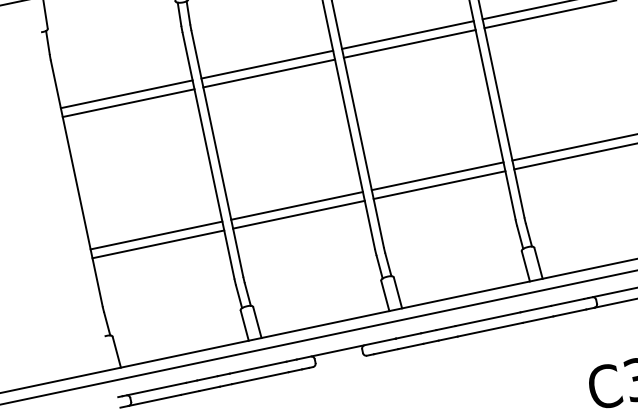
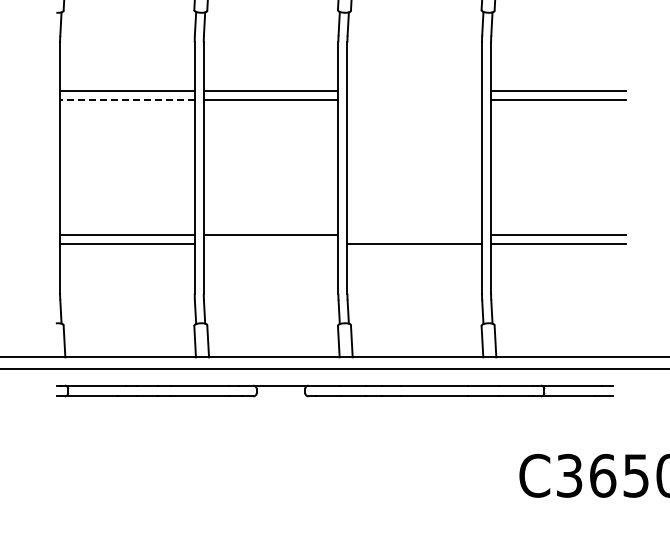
line: (407, 35) -> (414, 91), removed
line: (409, 44) -> (414, 100), removed
line: (127, 103) -> (126, 100), solid -> dashed
line: (437, 176) -> (414, 235), removed
line: (298, 214) -> (270, 244), removed

